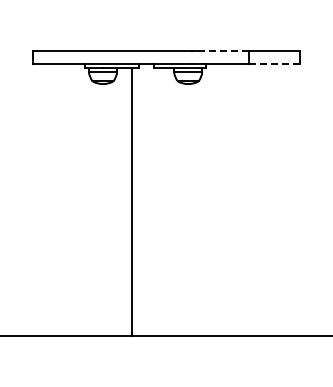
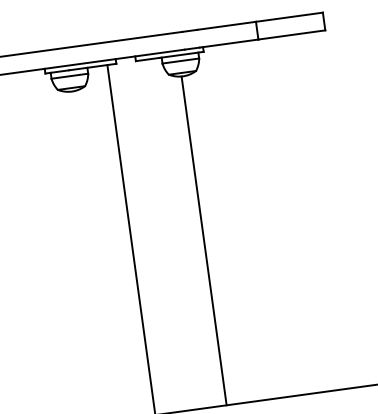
line: (226, 50) -> (226, 25), dashed -> solid
line: (274, 64) -> (291, 35), dashed -> solid
line: (187, 210) -> (204, 241), added

